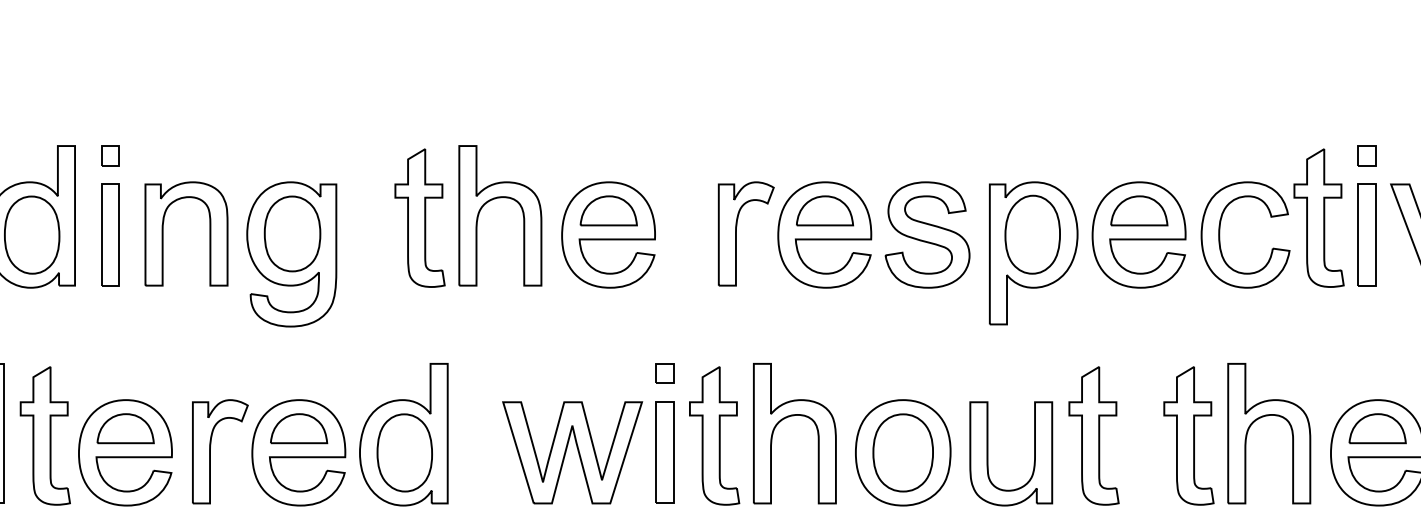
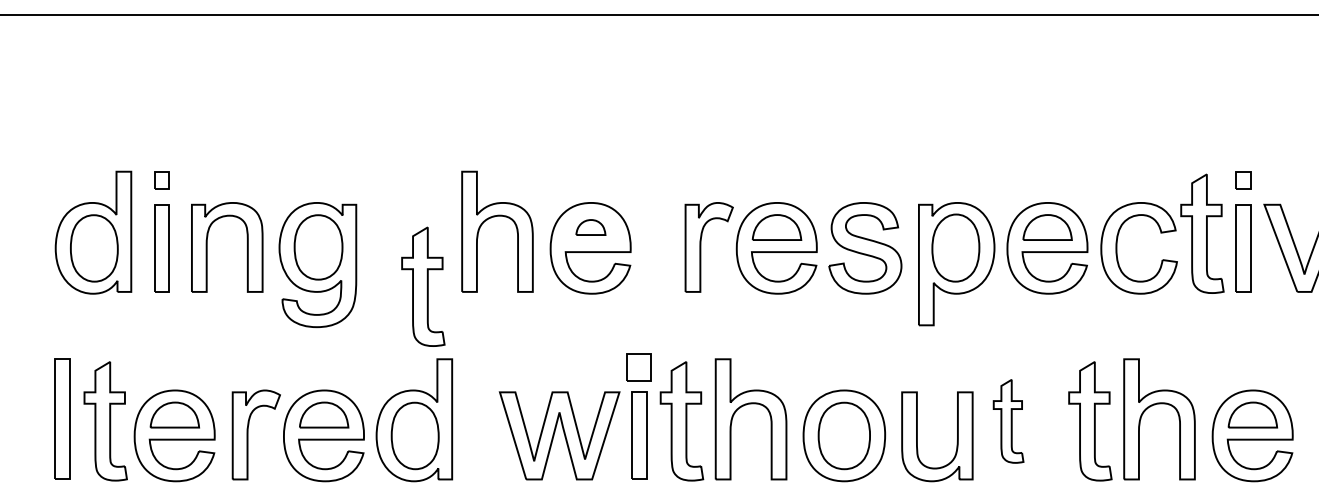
part: (608, 210) -> (590, 227), size x0.6
part: (420, 217) -> (423, 286), moved
part: (665, 373) -> (639, 367), size x1.6
part: (1093, 436) -> (1008, 421), size x0.7

